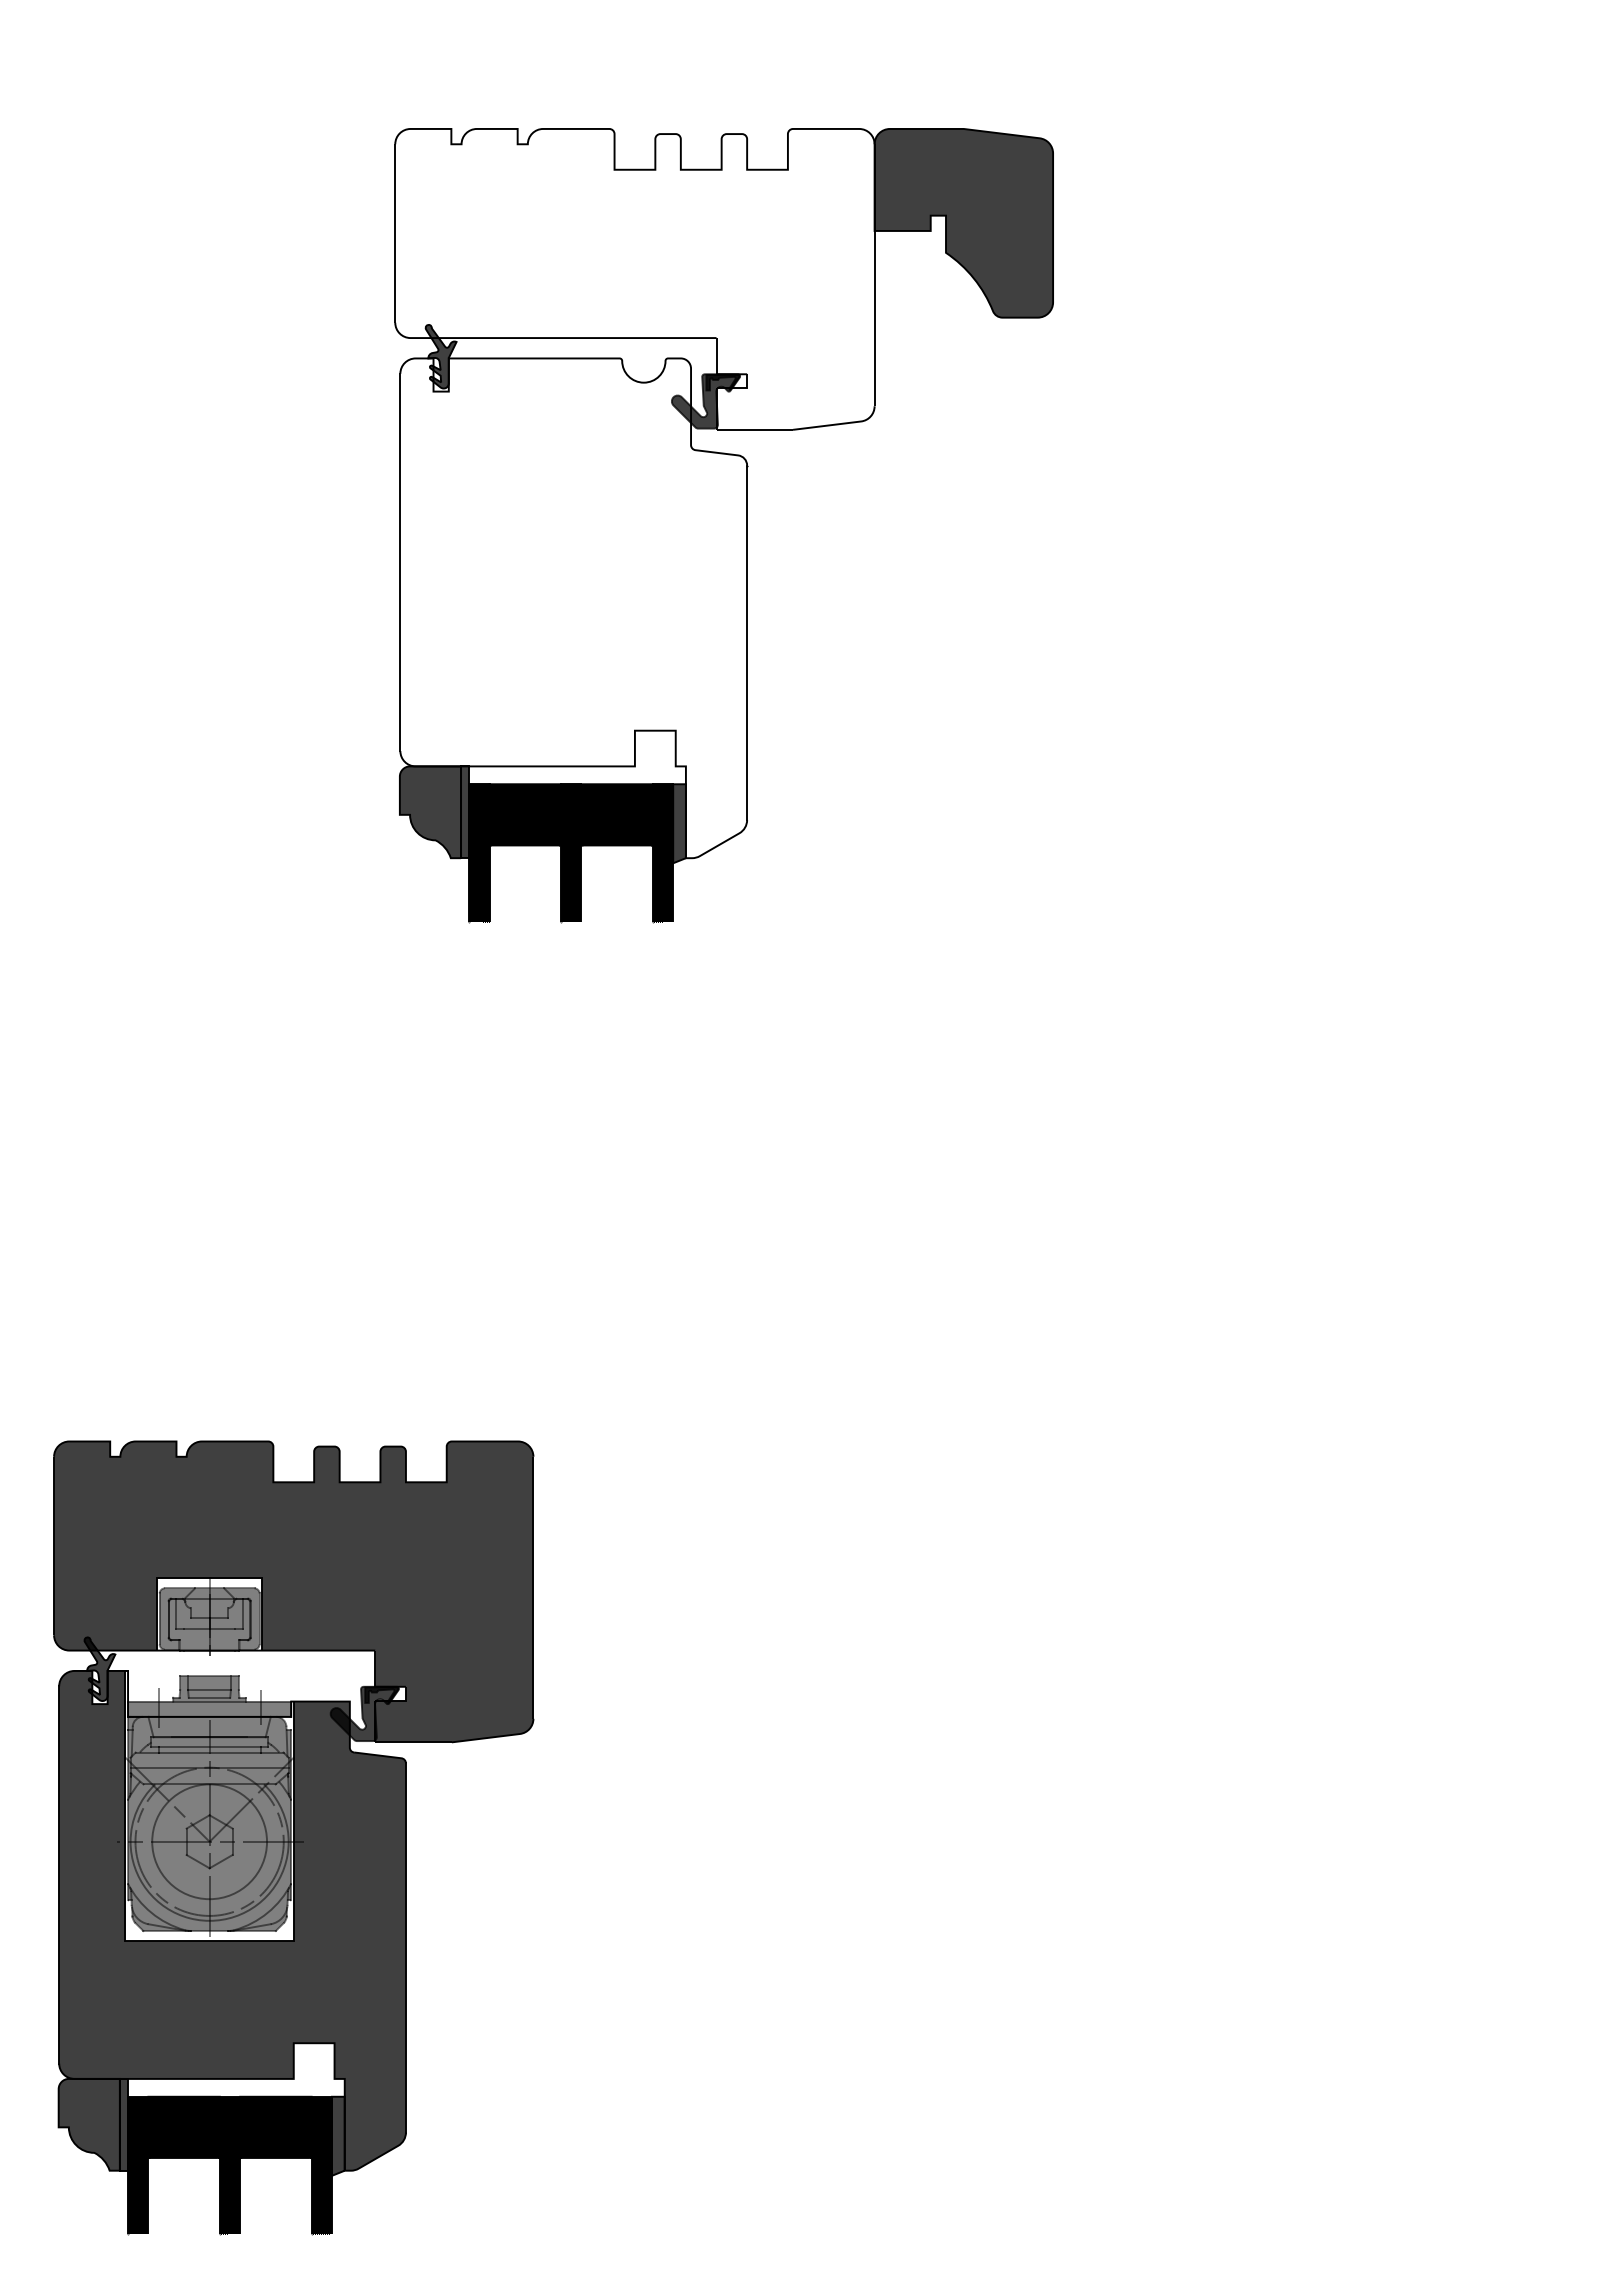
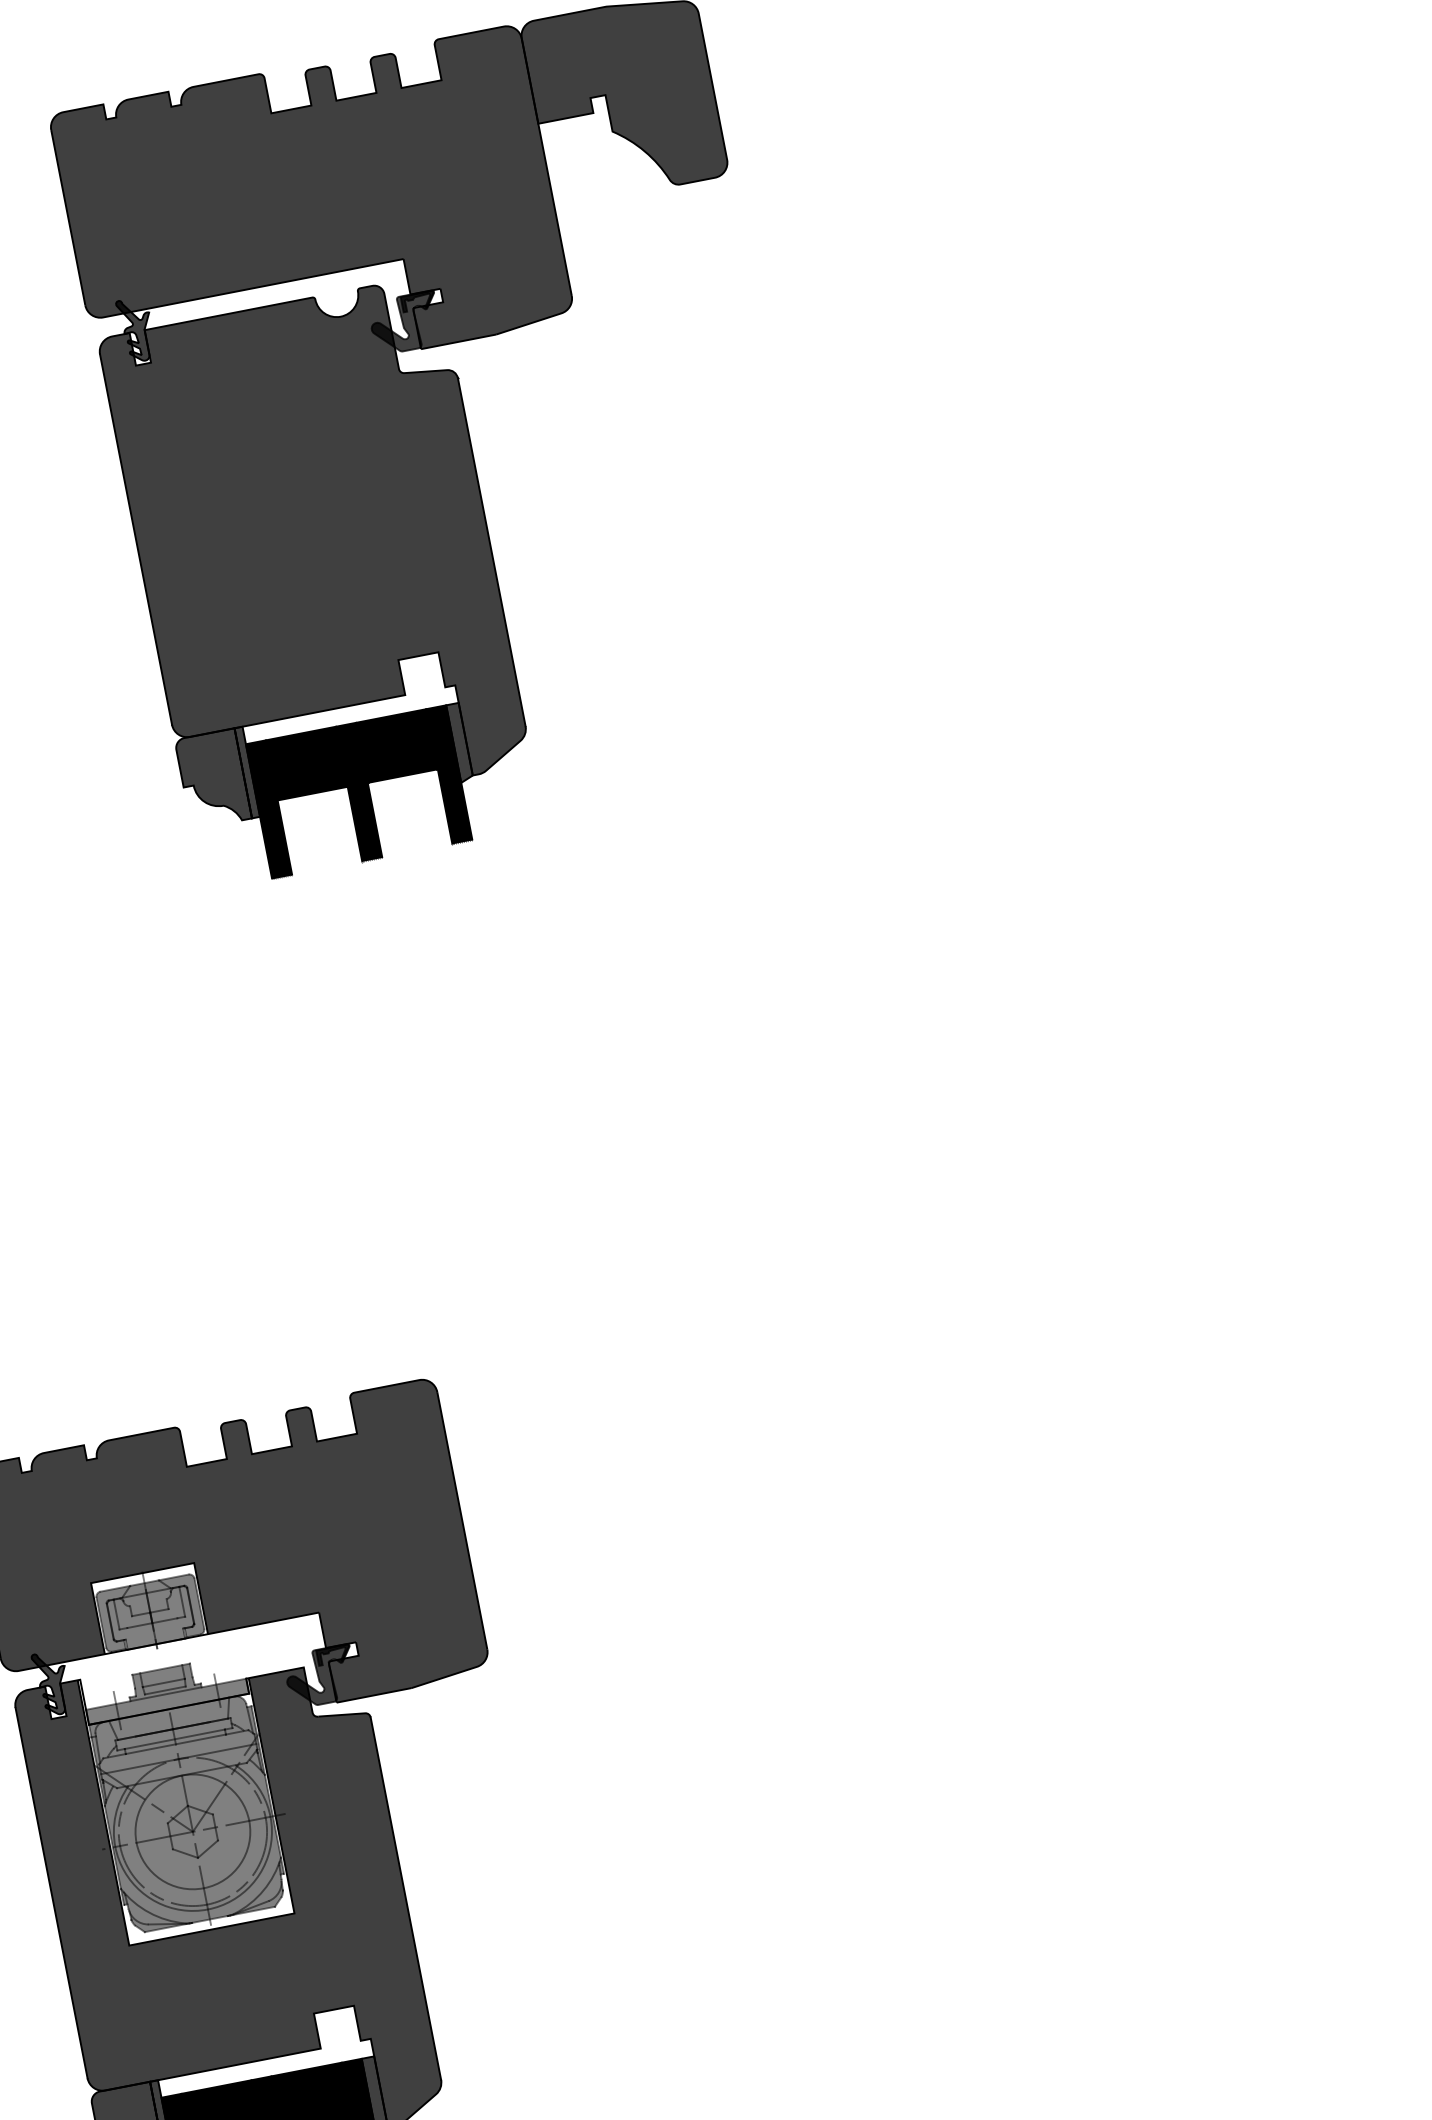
fill: (634, 278) -> (311, 216), added
fill: (573, 608) -> (314, 551), added

